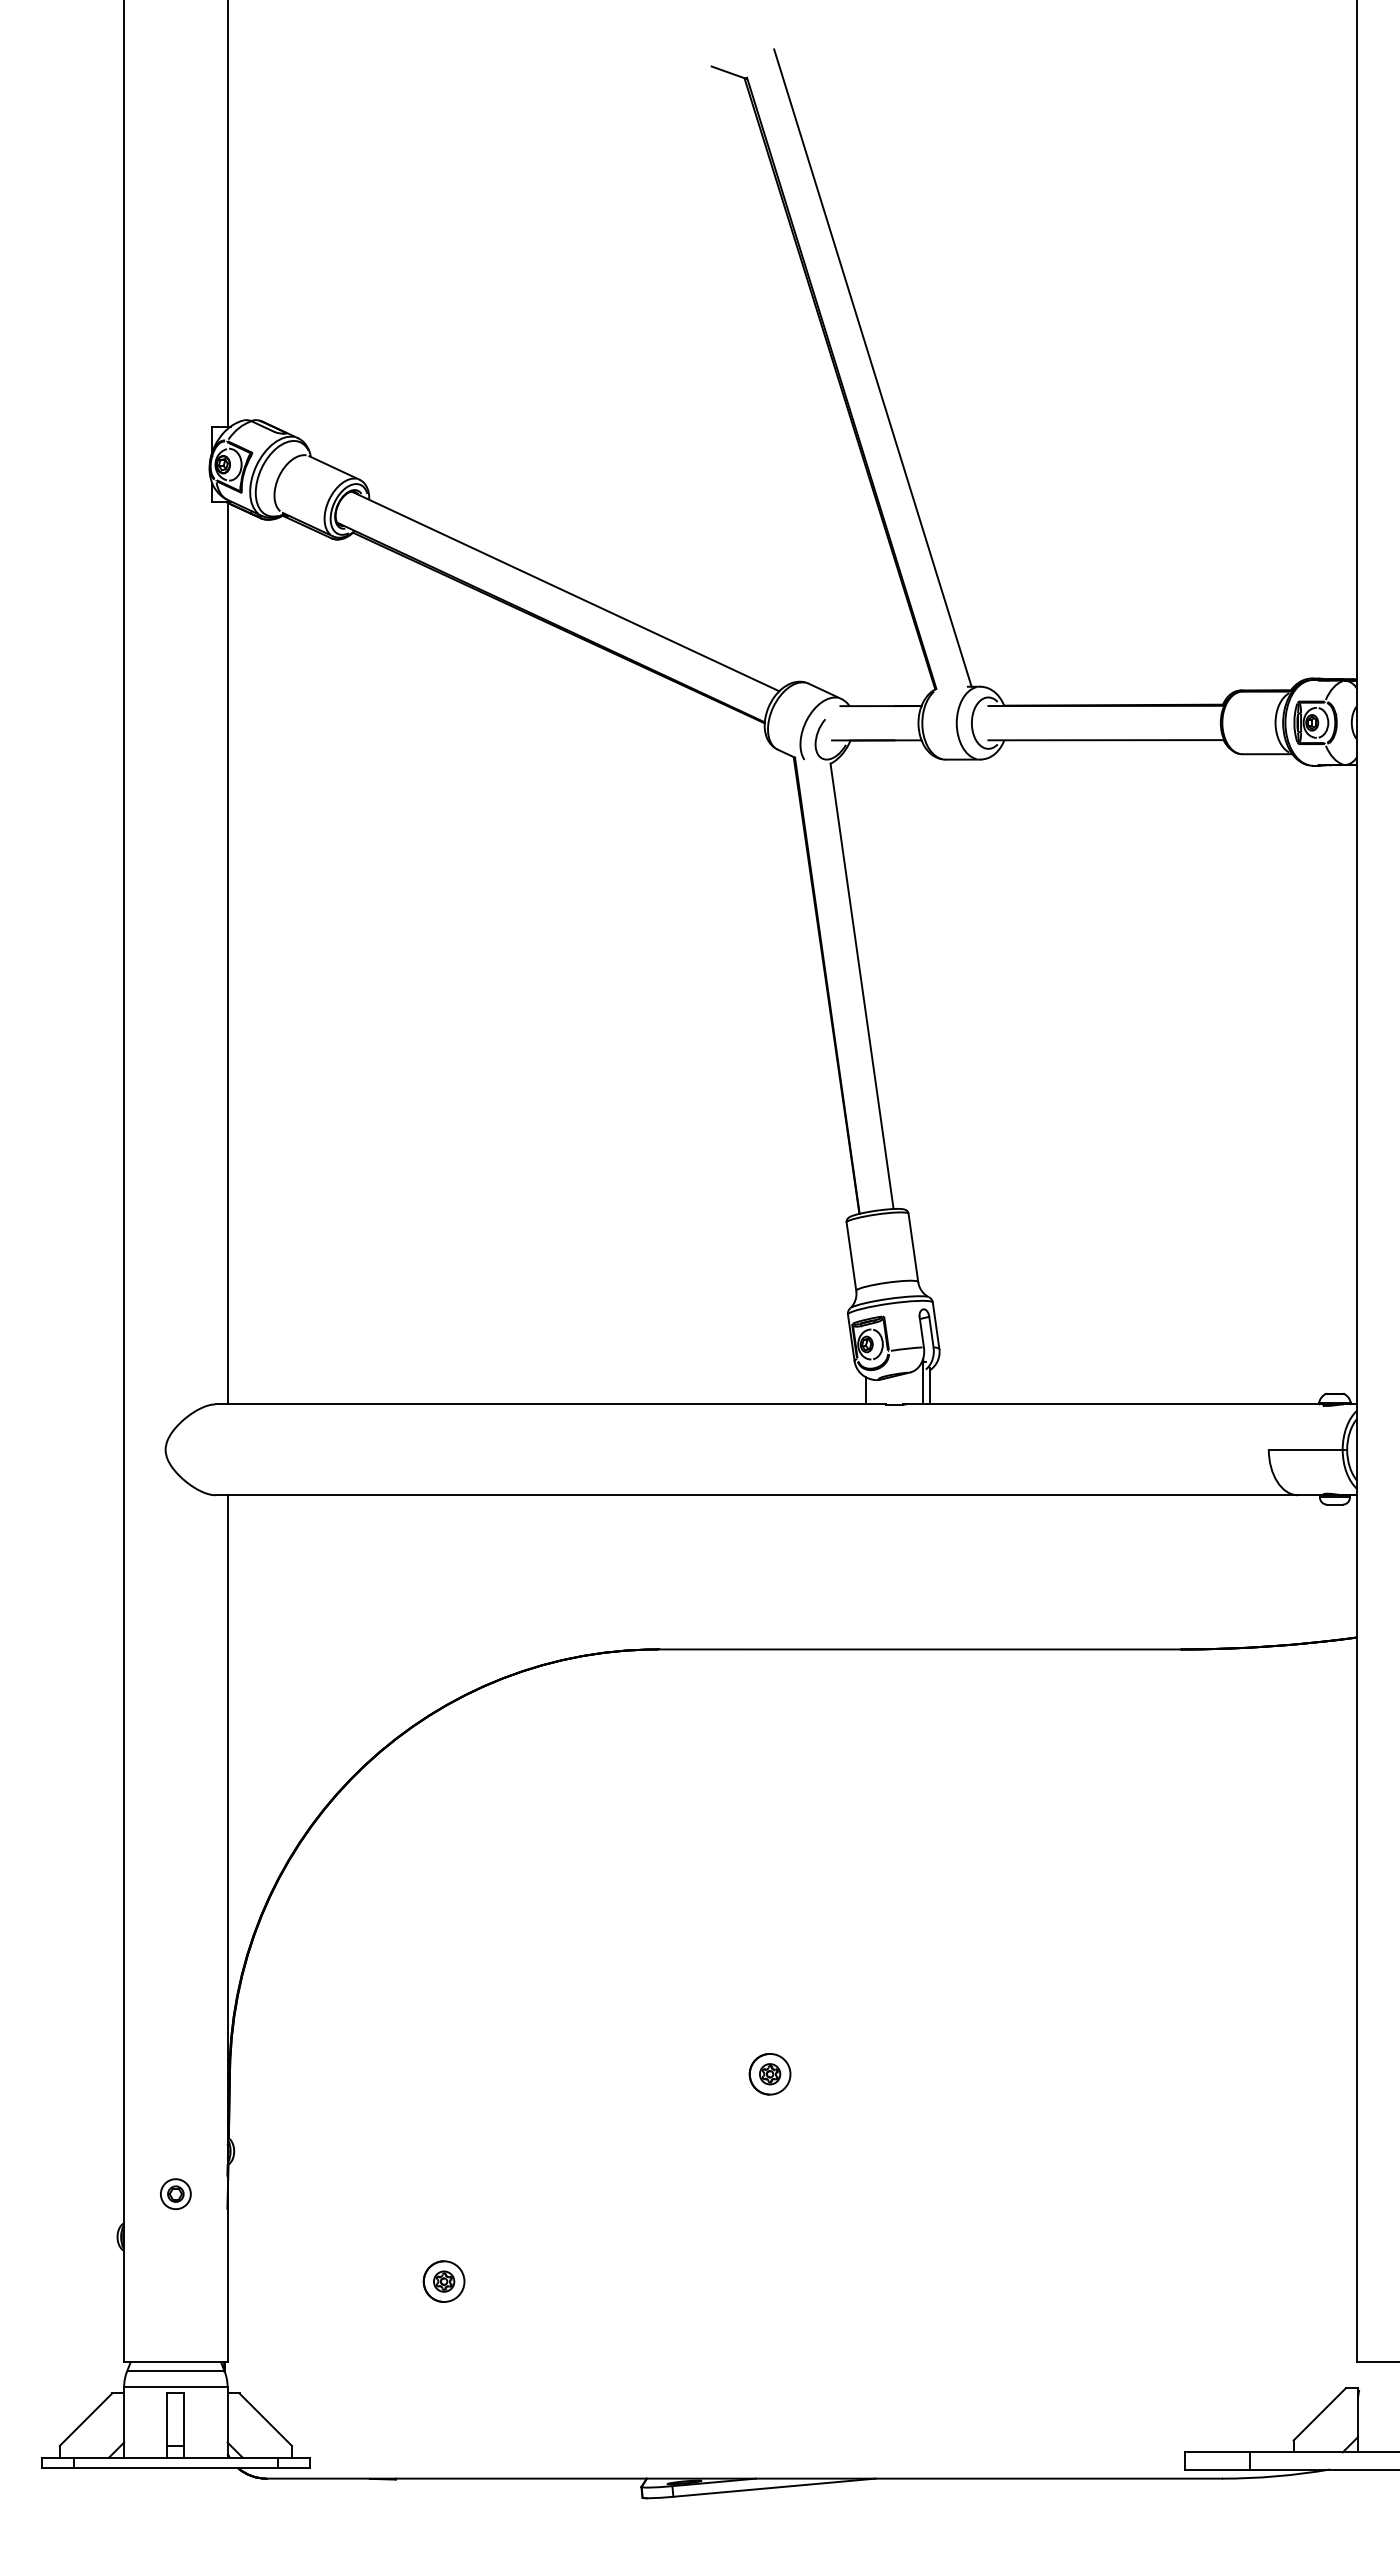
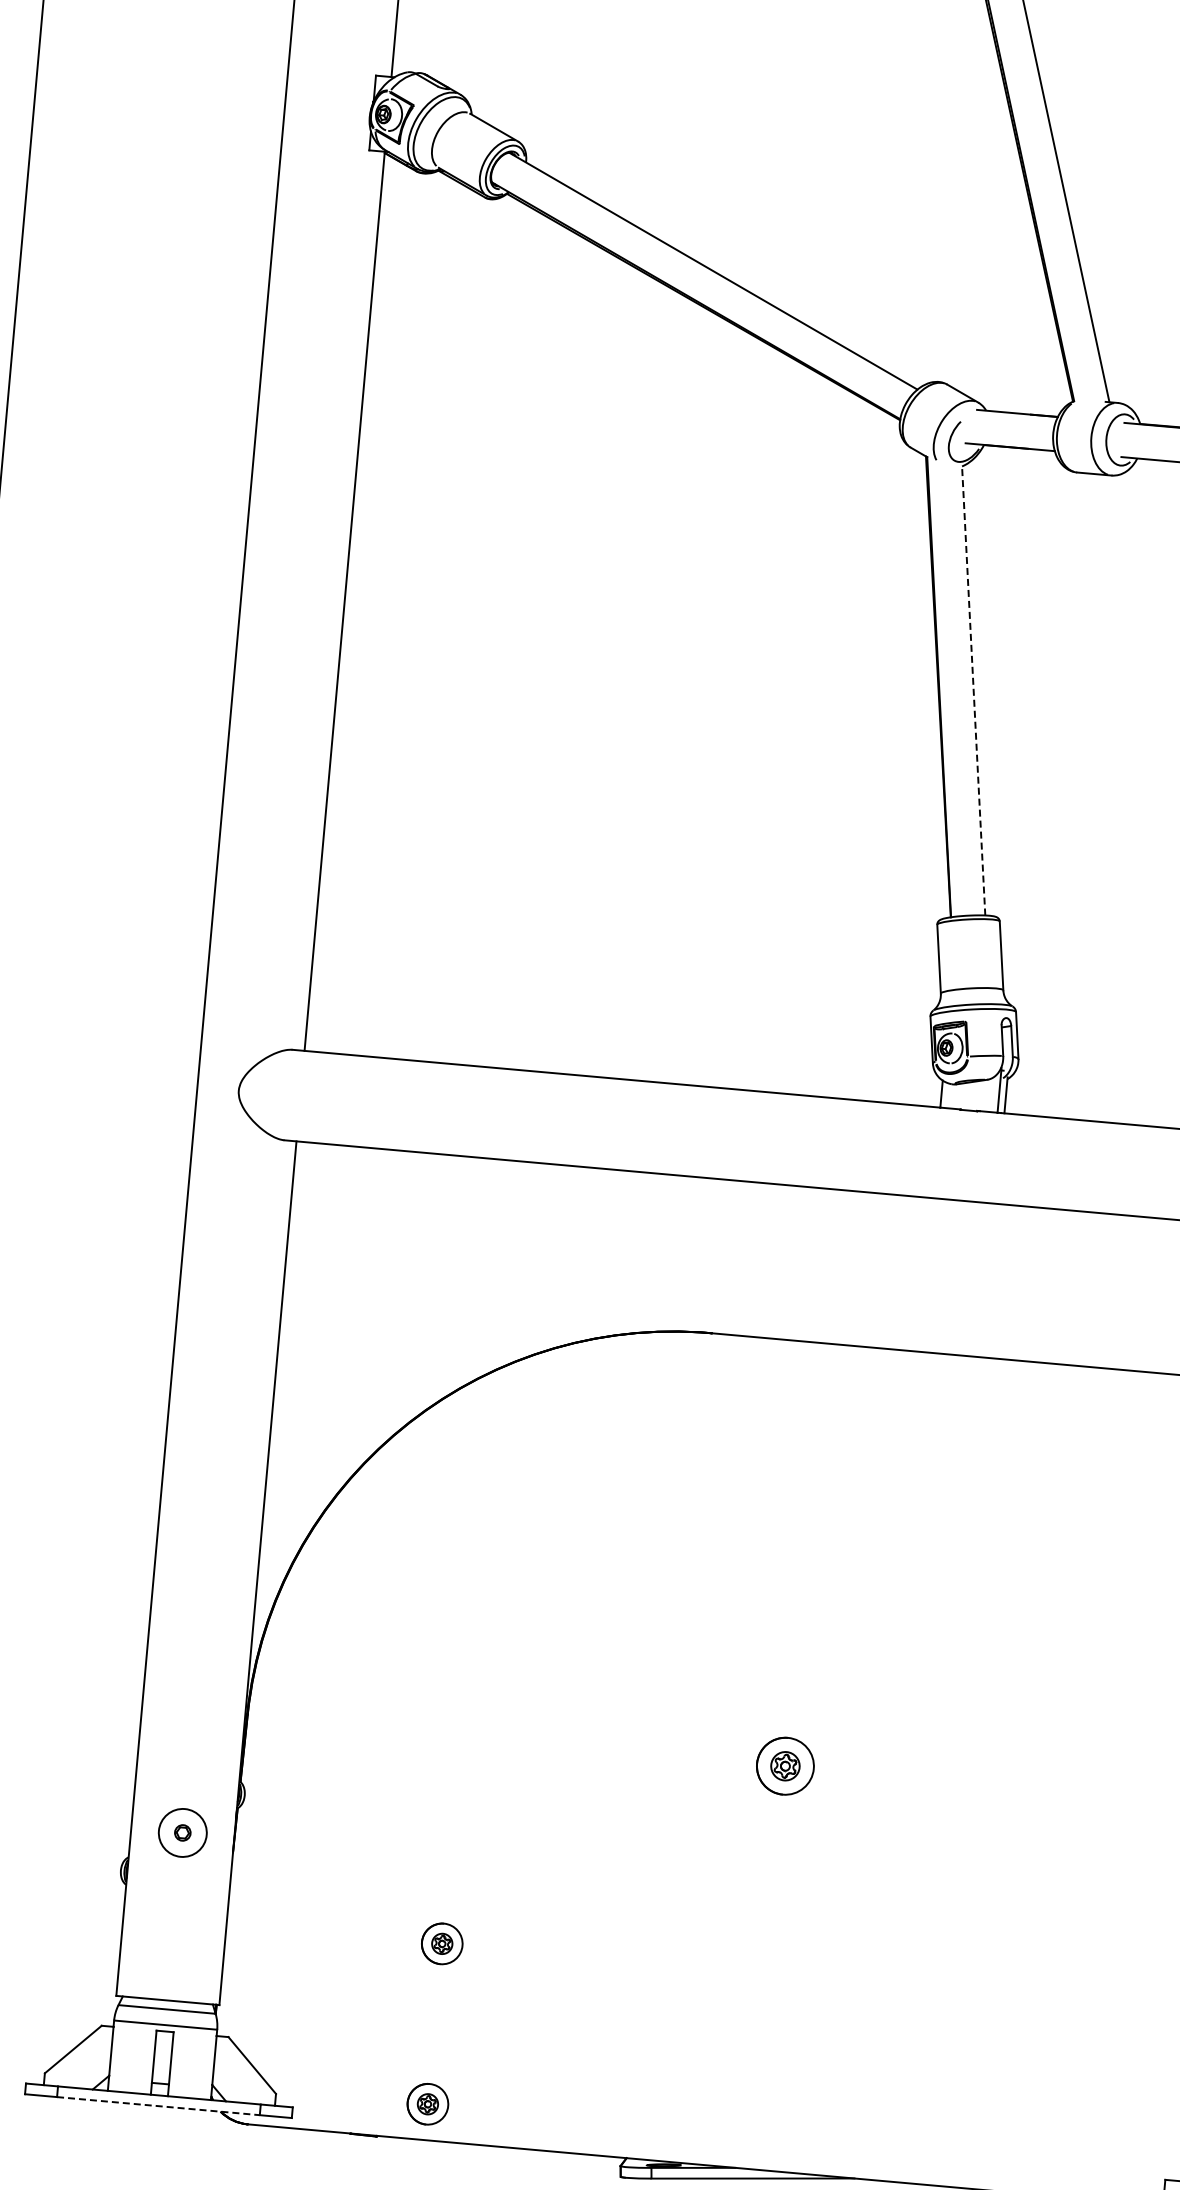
line: (862, 986) -> (974, 691), solid -> dashed
part: (769, 2074) -> (784, 1766), size x1.4
circle: (175, 2194) -> (182, 1833), size x1.6
part: (443, 2442) -> (427, 2104), added
line: (175, 2468) -> (158, 2106), solid -> dashed

